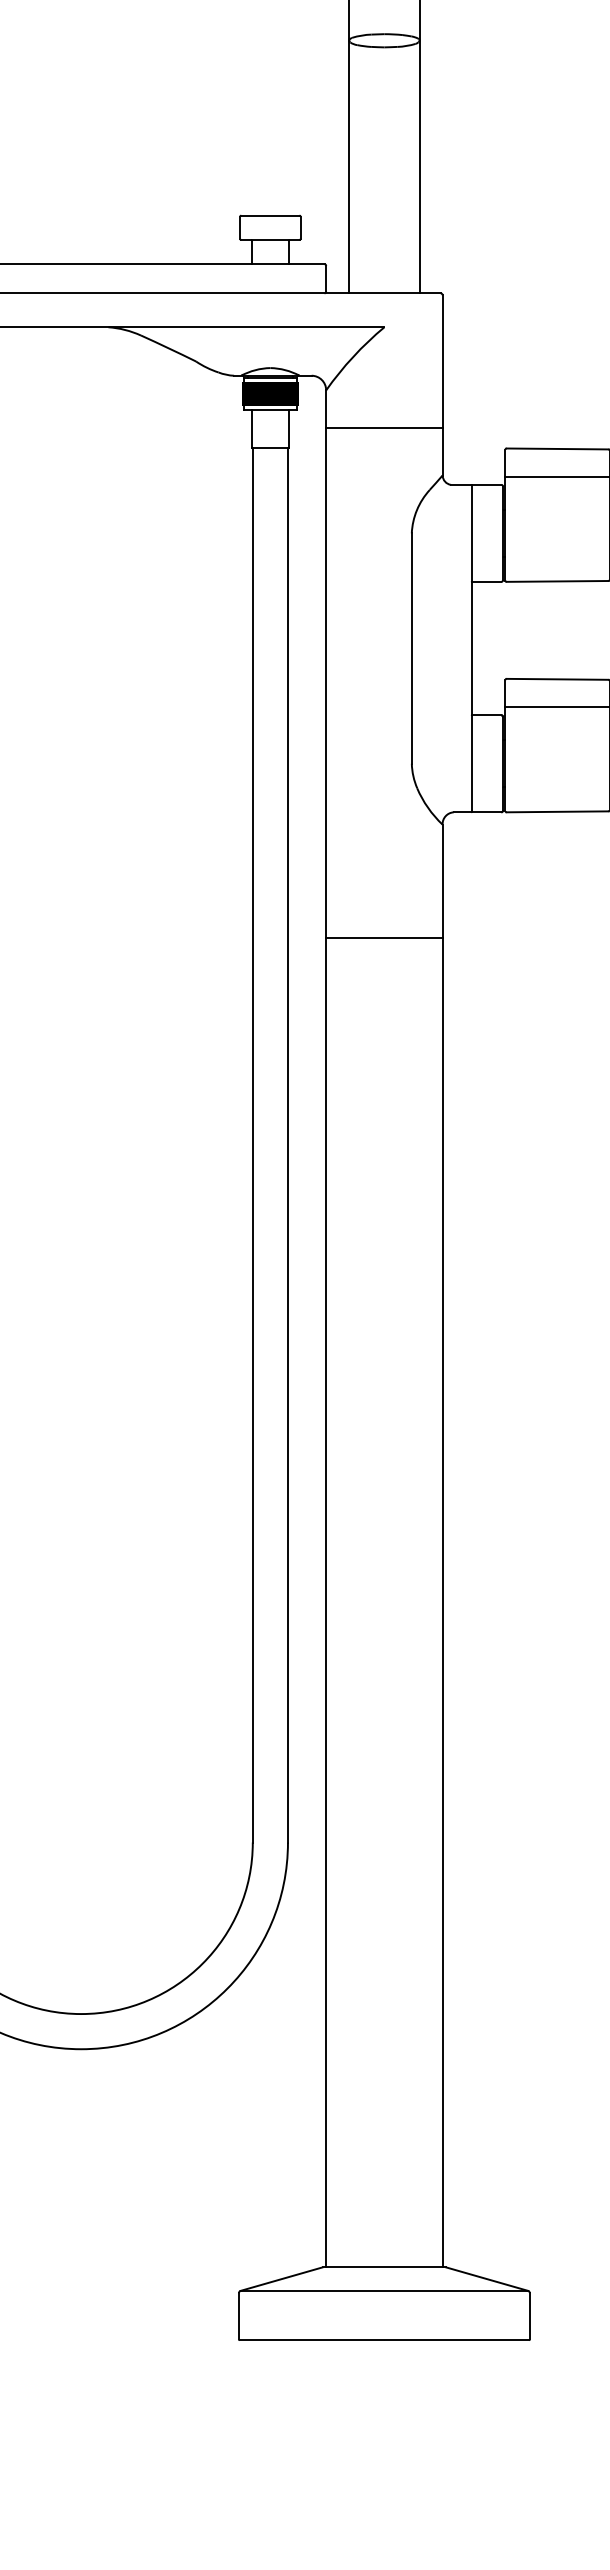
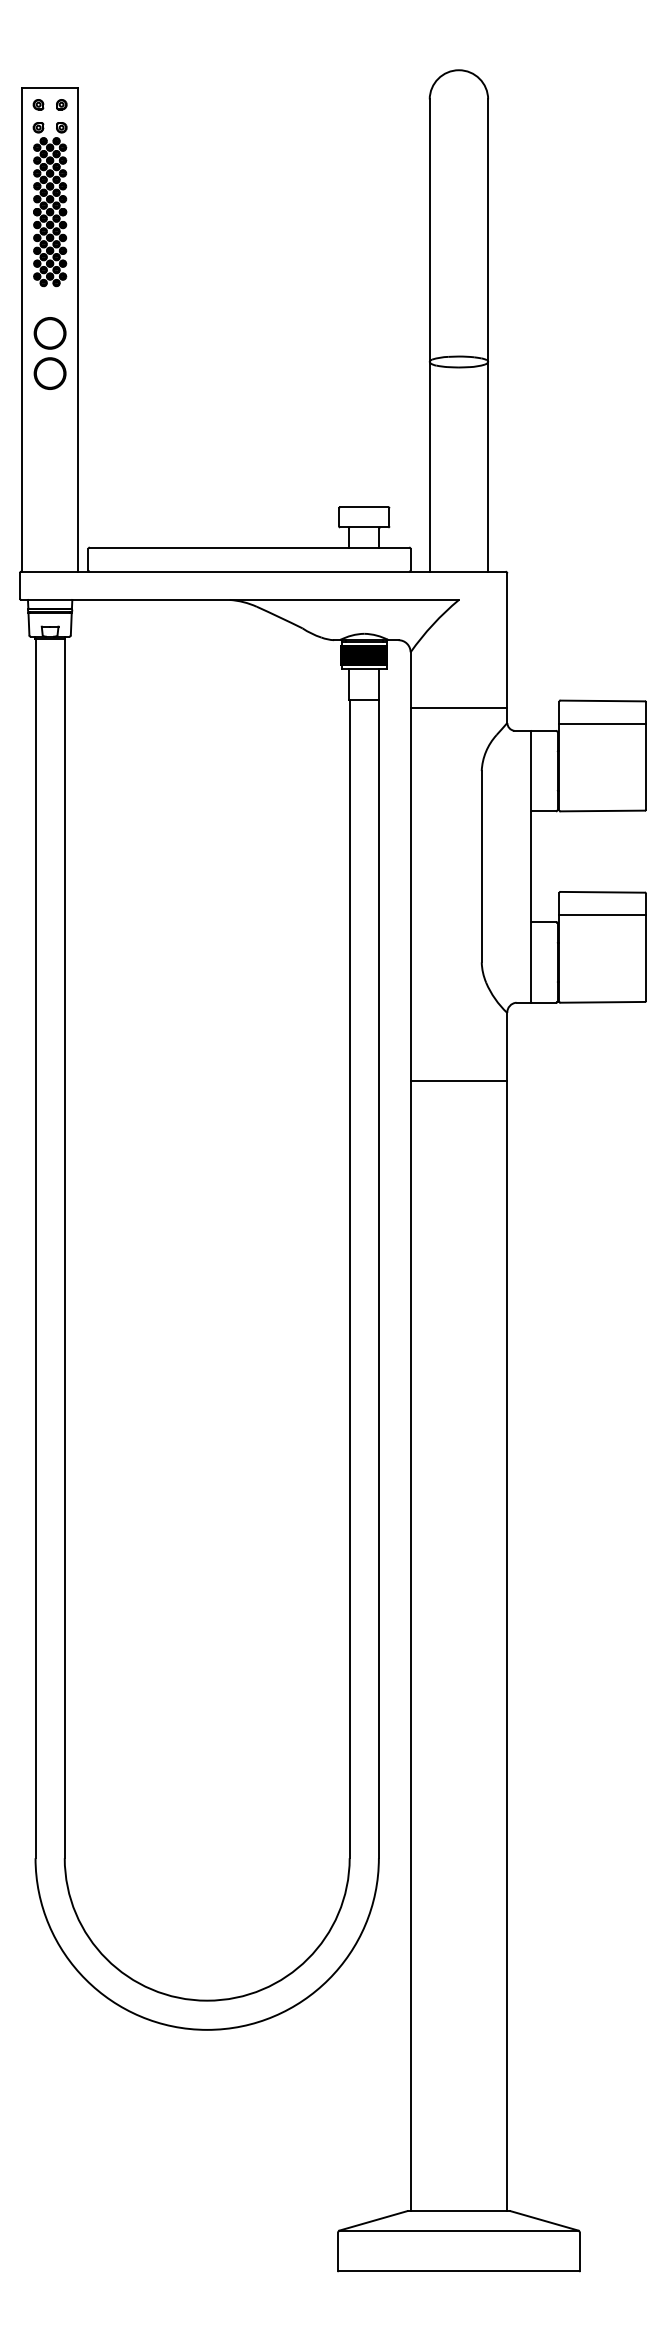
line: (383, 427) -> (458, 708), moved
line: (383, 938) -> (458, 1081), moved

